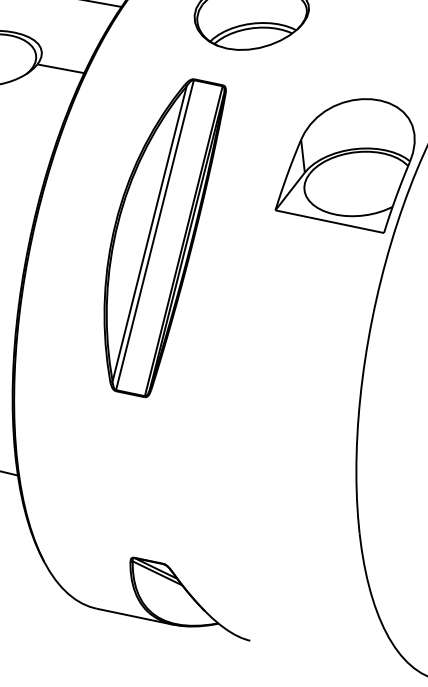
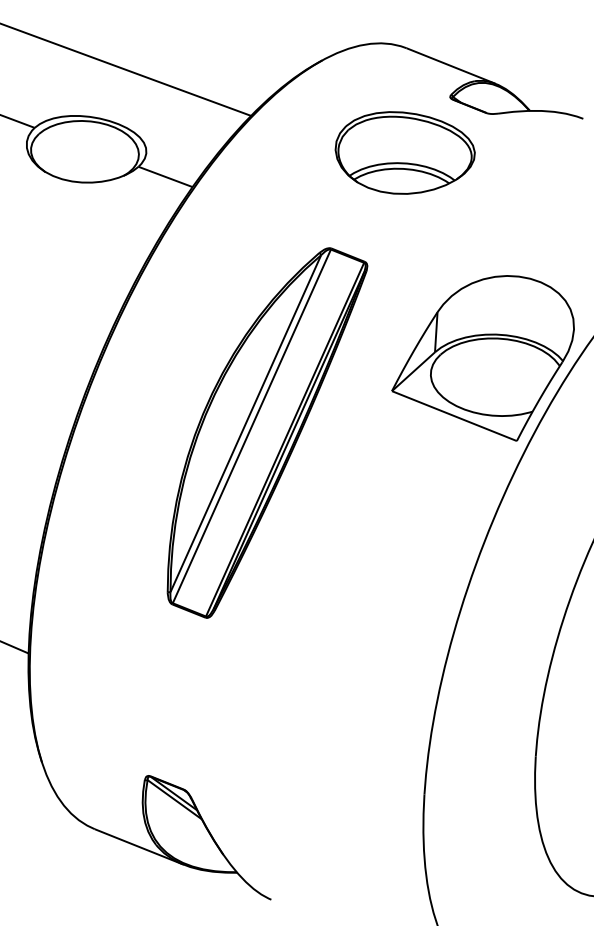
part: (168, 237) -> (267, 432), moved

